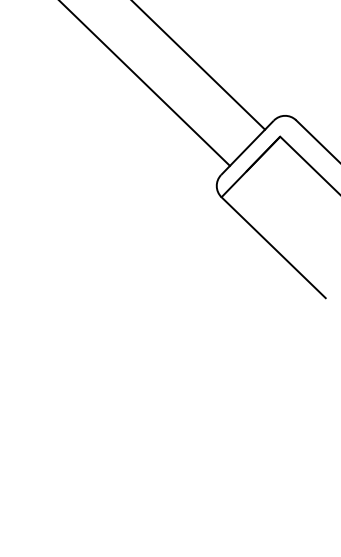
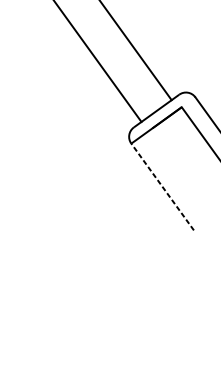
line: (273, 247) -> (162, 186), solid -> dashed

